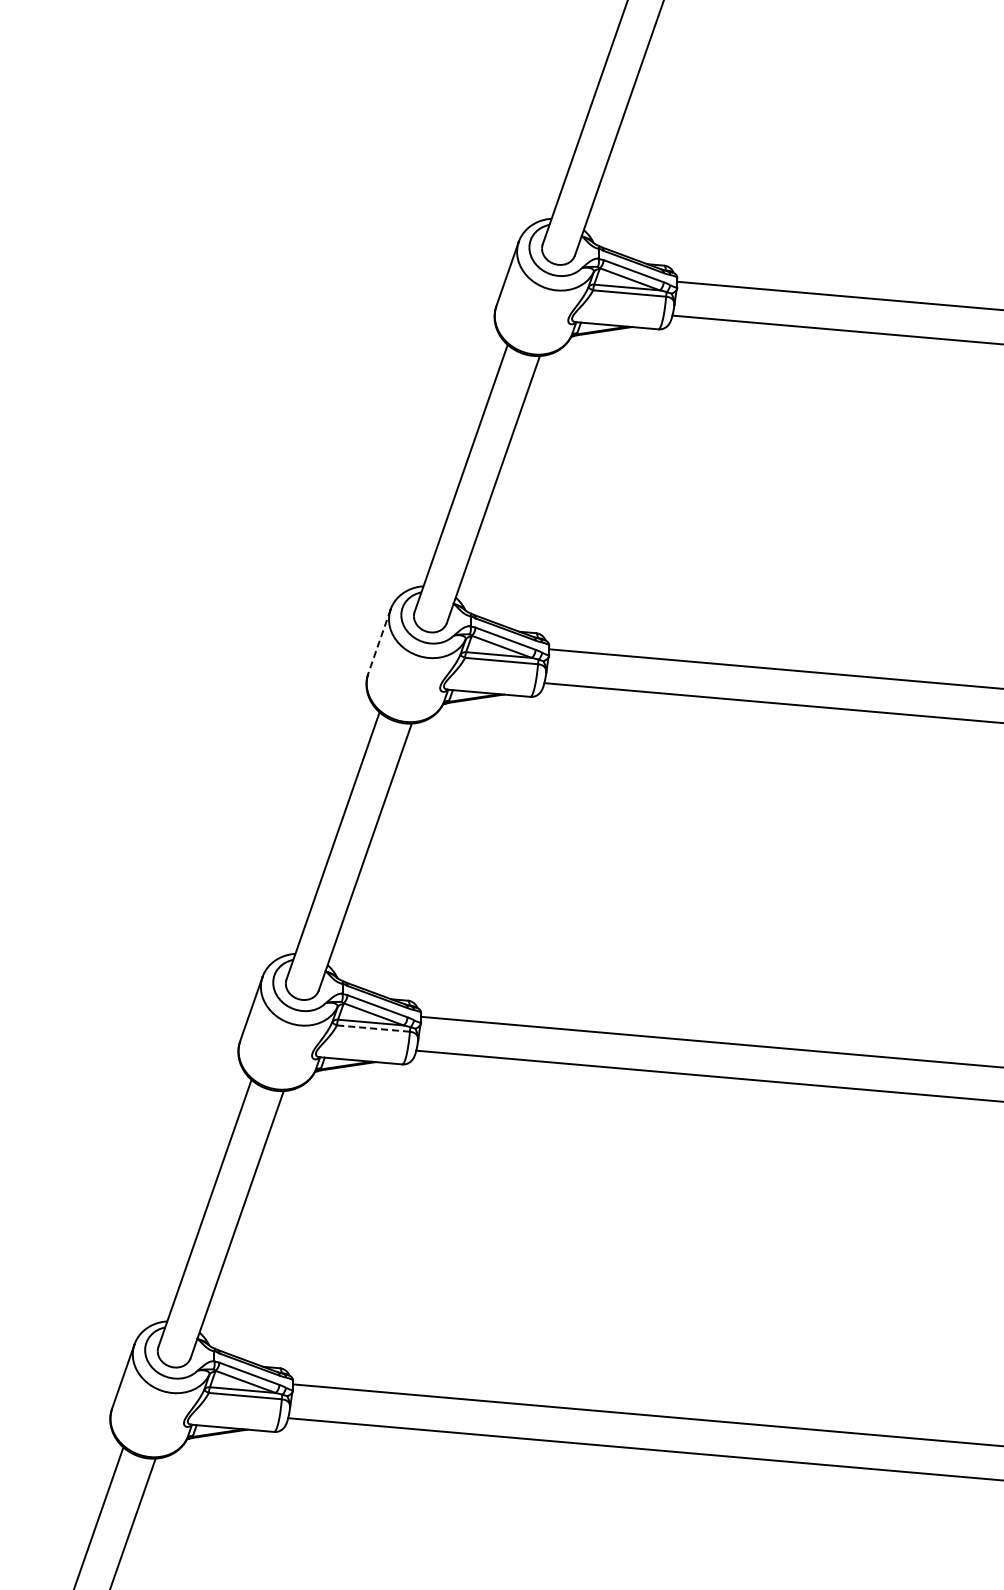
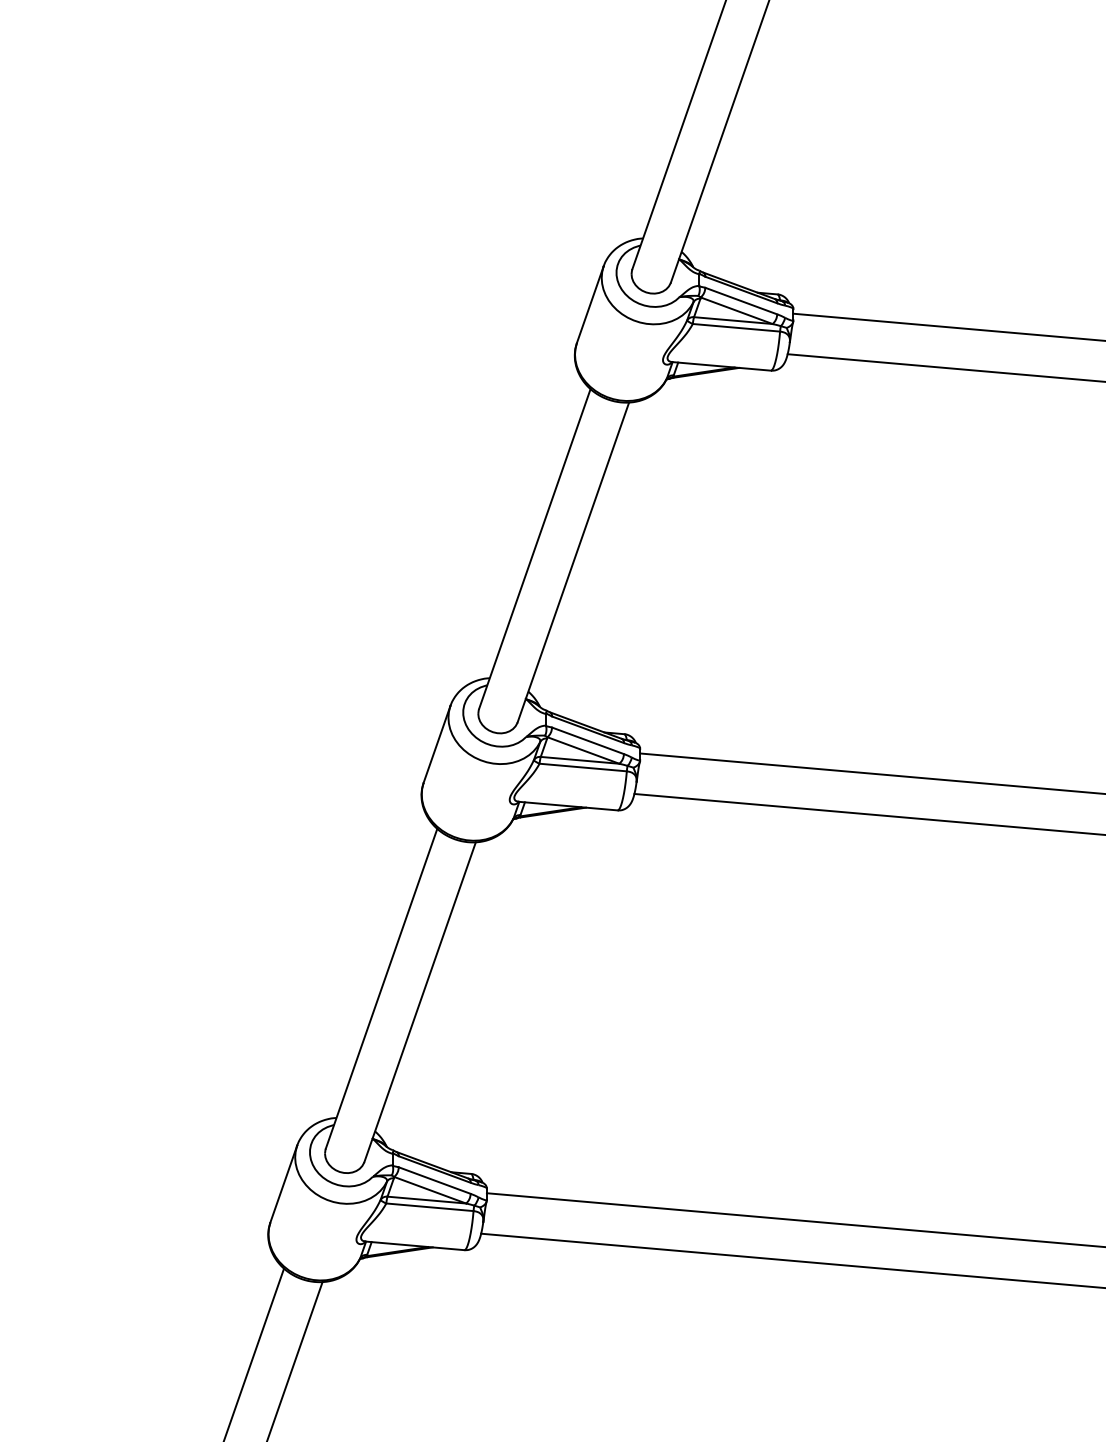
line: (379, 641) -> (437, 744), dashed -> solid
line: (373, 1028) -> (429, 1207), dashed -> solid

